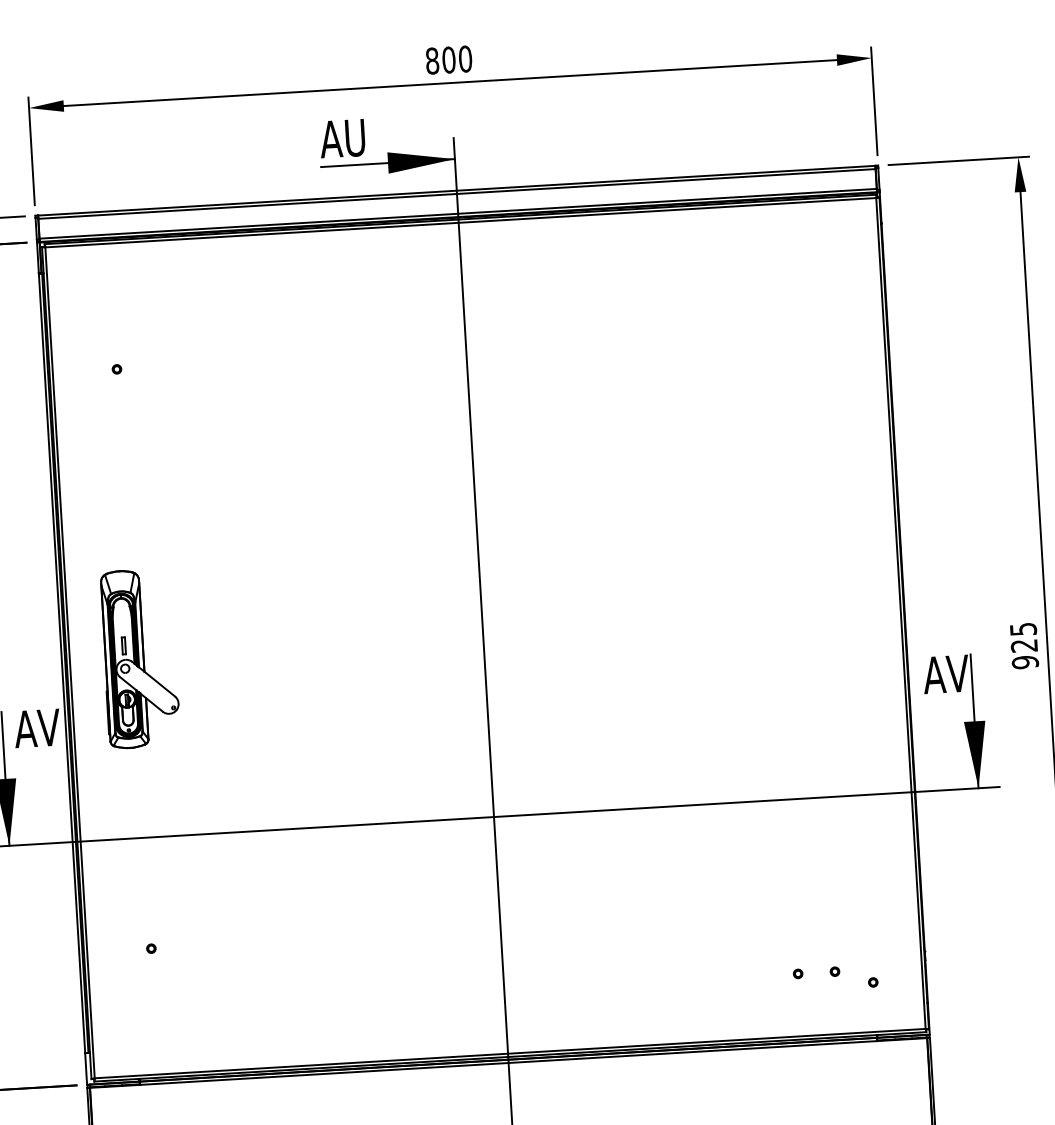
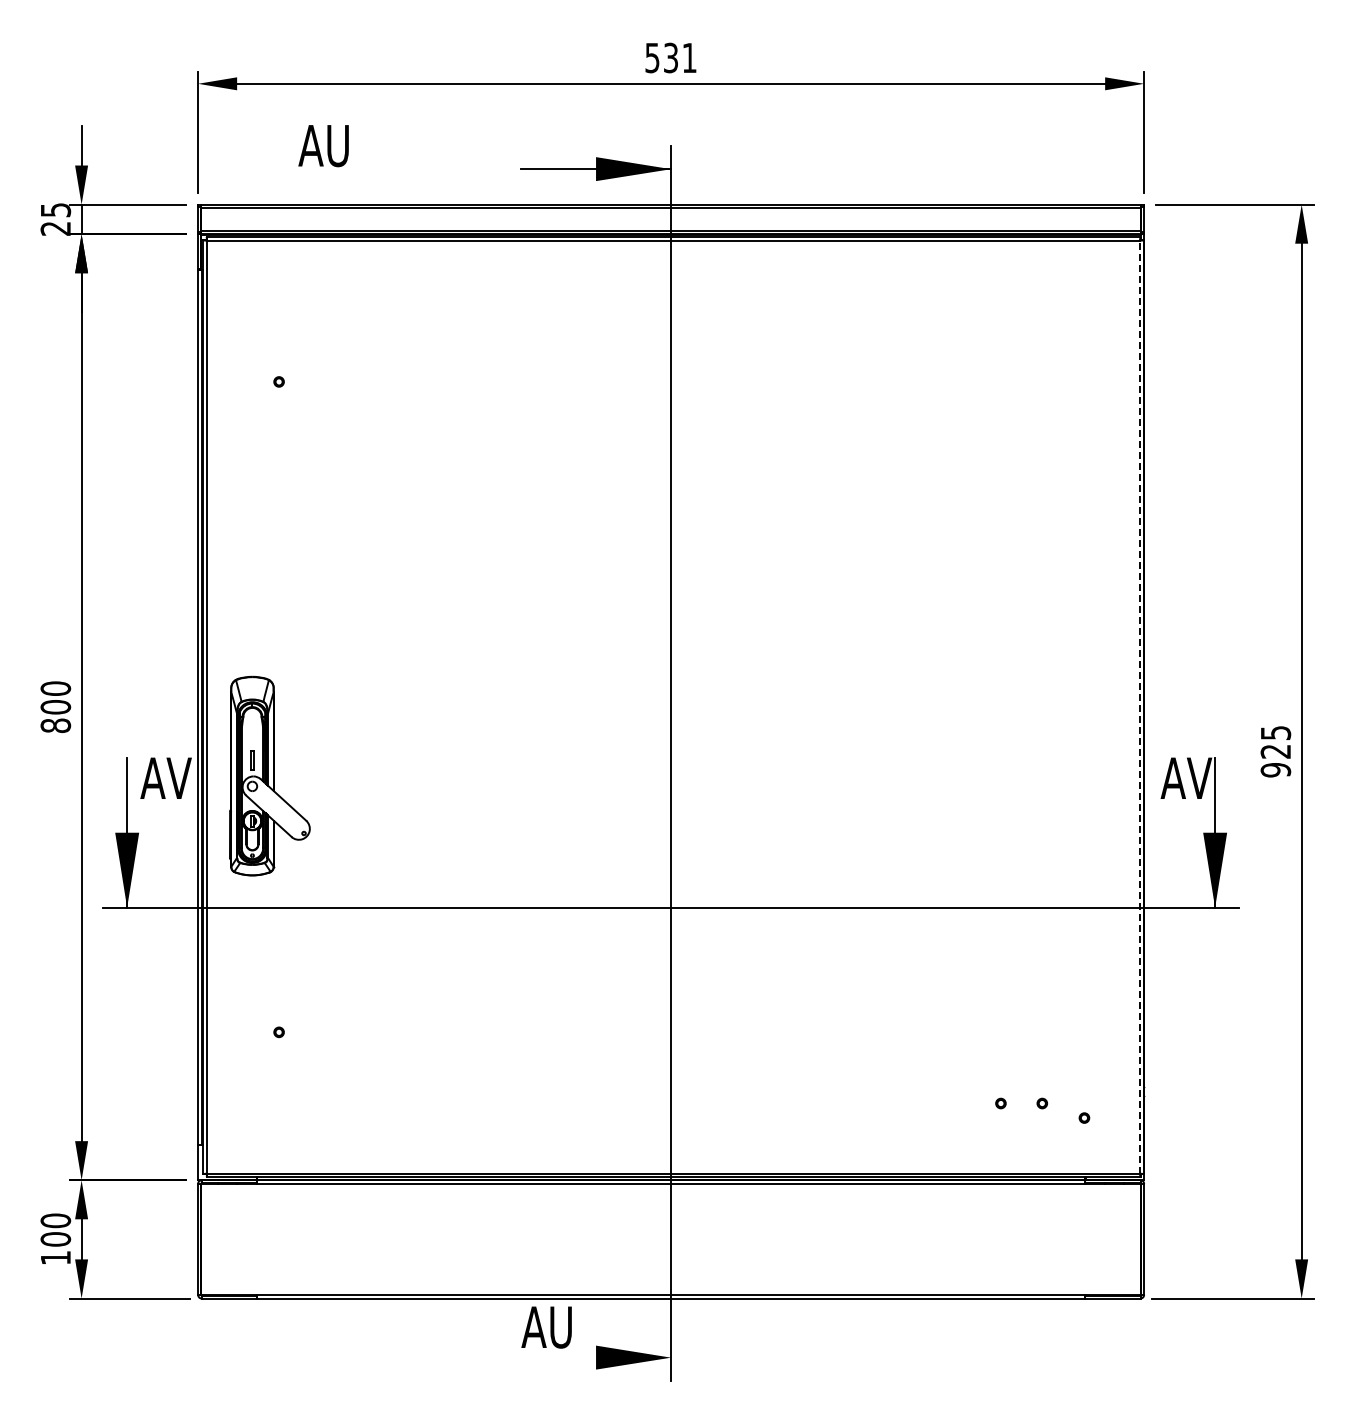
text: (448, 59) -> (670, 57), 800 -> 531
text: (342, 139) -> (323, 146), moved
line: (900, 612) -> (1139, 706), solid -> dashed
part: (139, 658) -> (269, 775), moved

